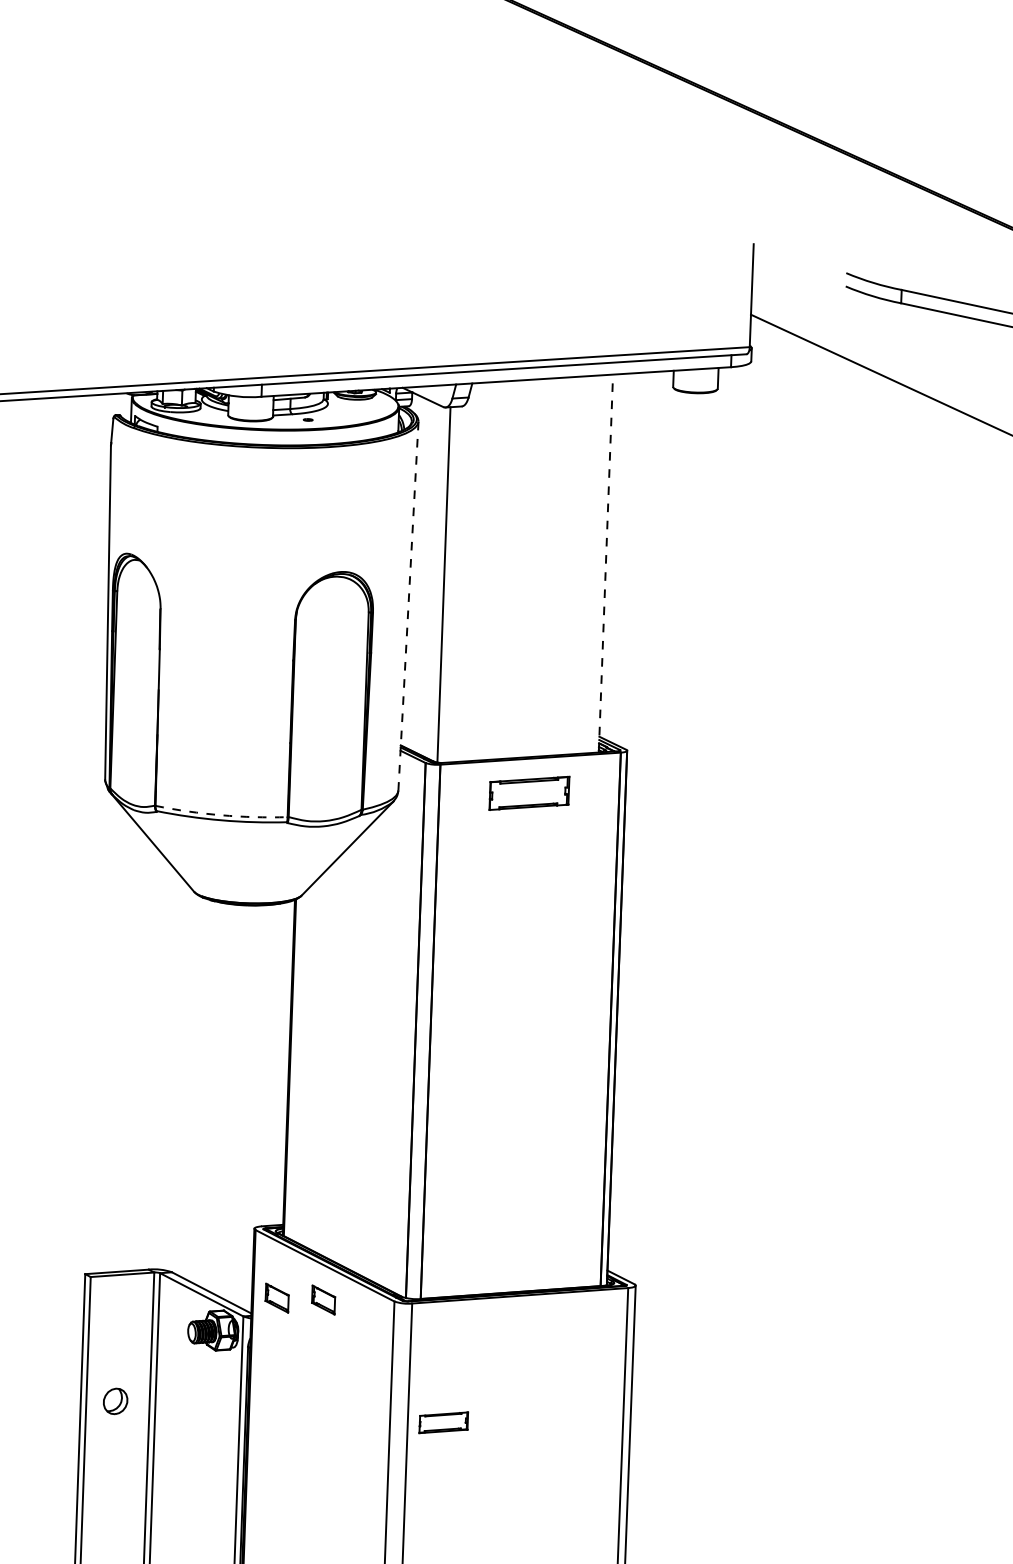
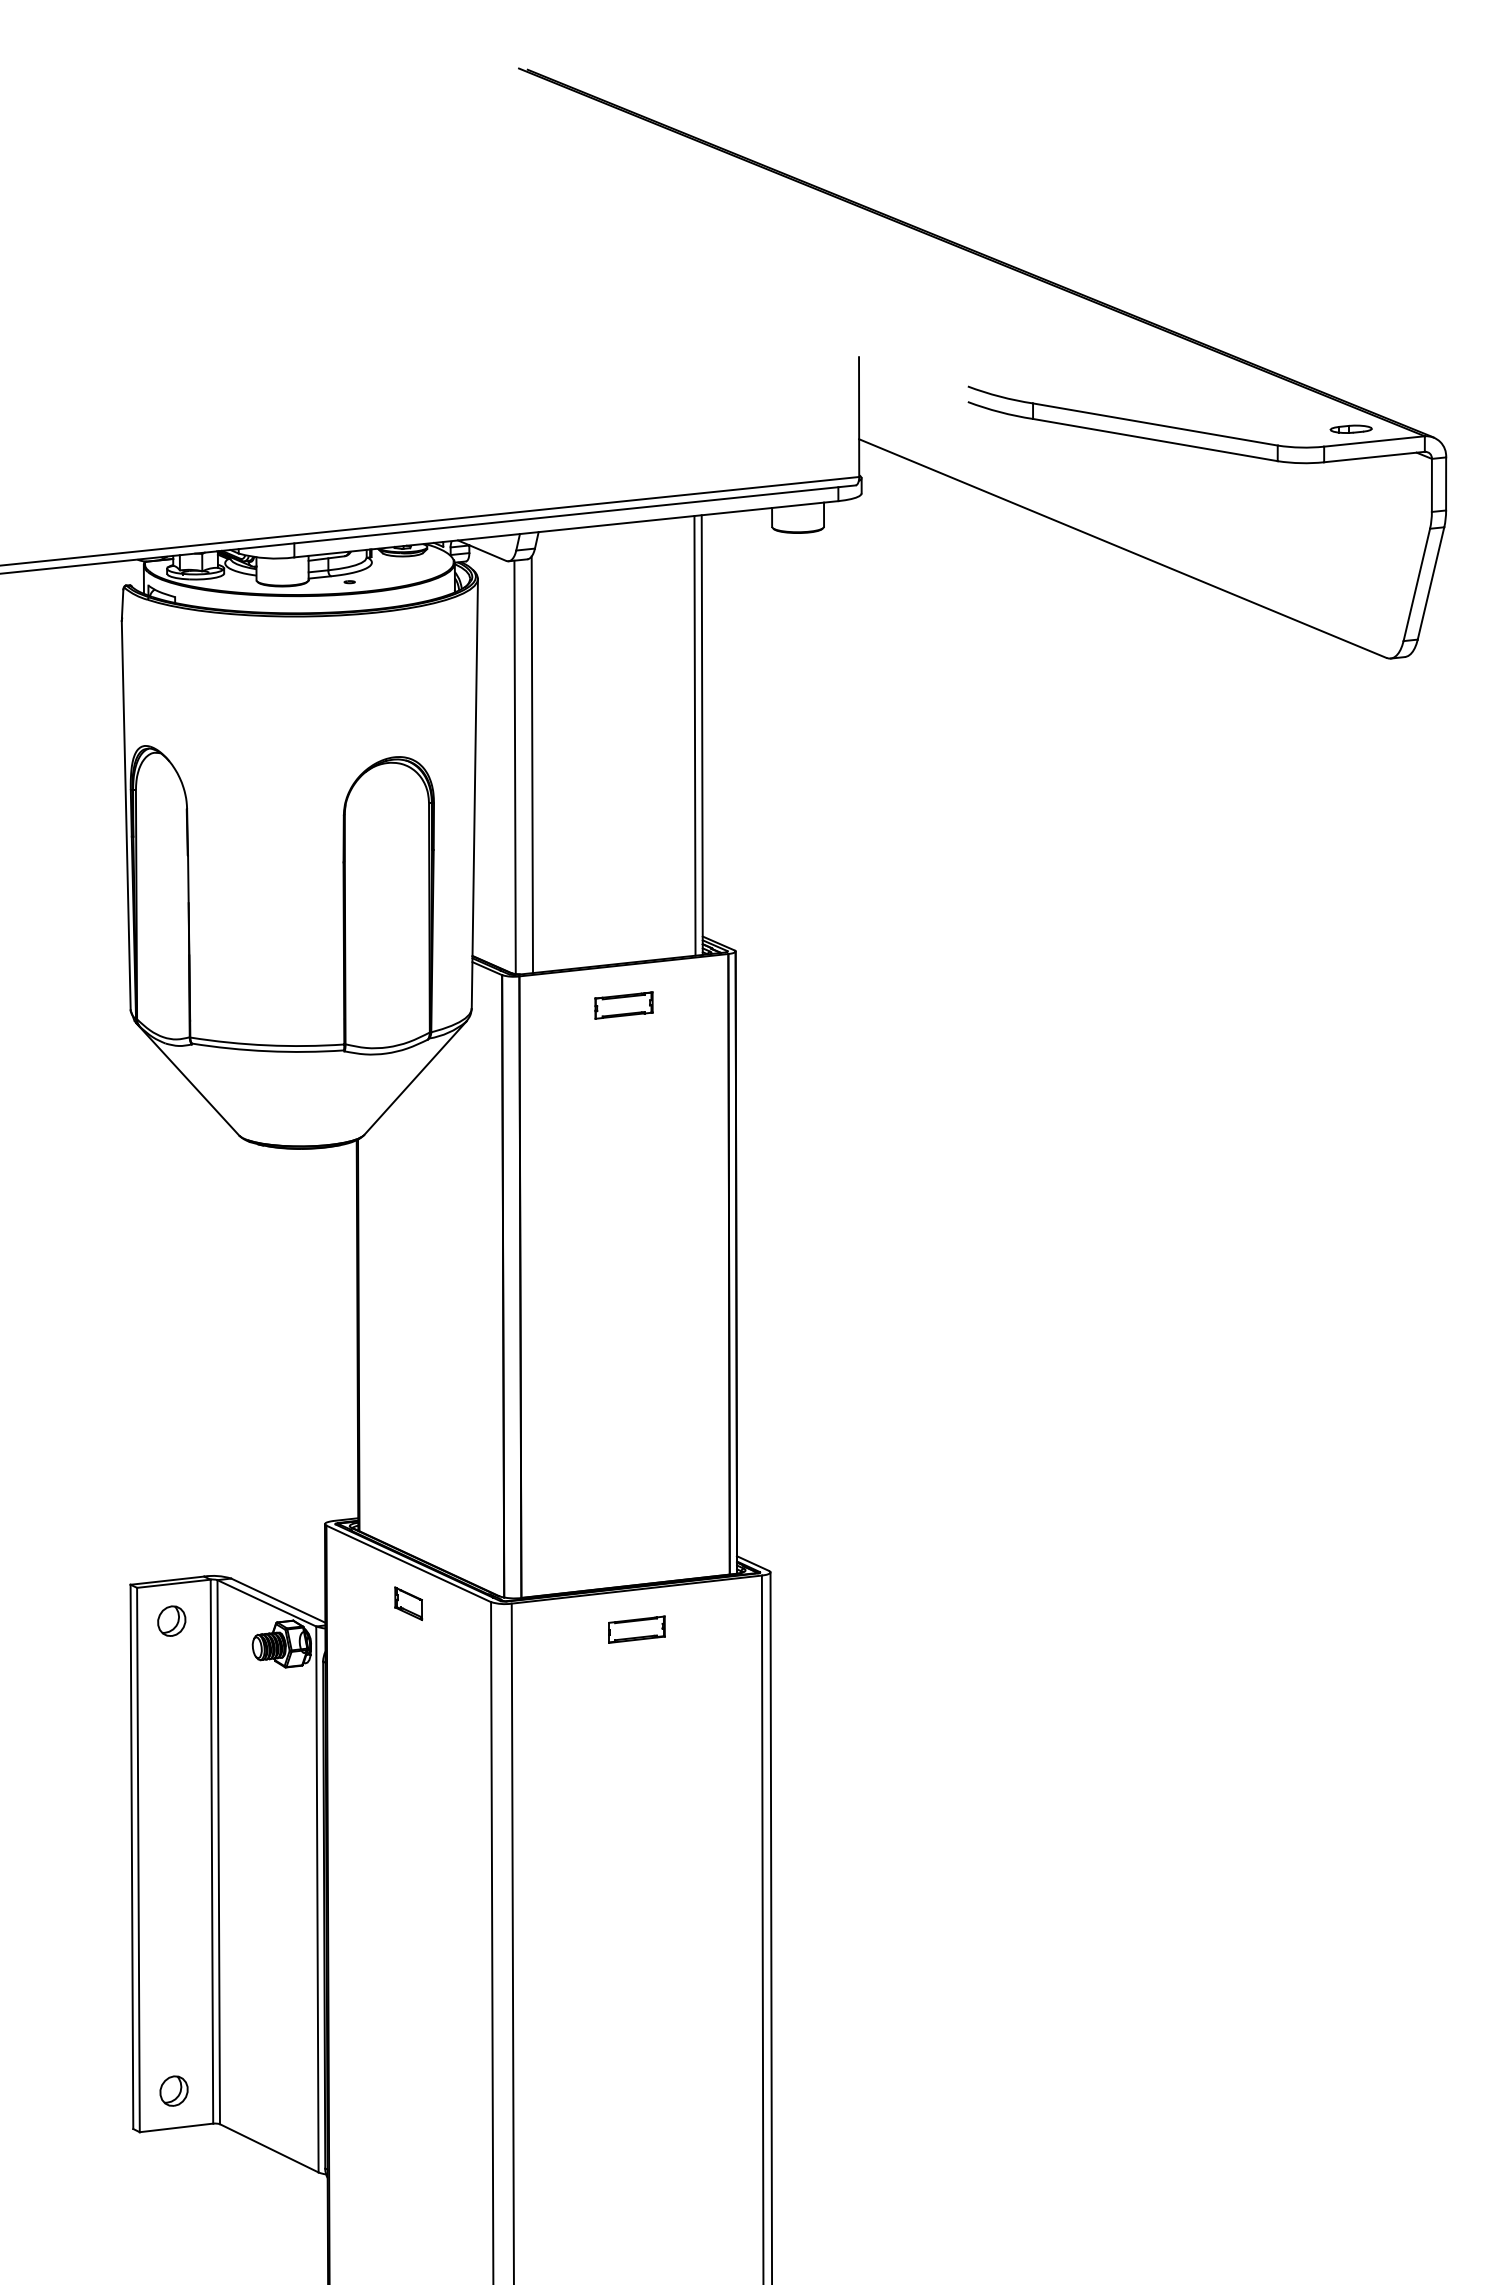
line: (599, 563) -> (694, 735), added
line: (606, 563) -> (702, 735), dashed -> solid
line: (459, 582) -> (532, 764), added
line: (408, 605) -> (474, 793), dashed -> solid
part: (528, 793) -> (623, 1005), size x0.62
arc: (221, 815) -> (267, 1045), dashed -> solid
part: (277, 1297) -> (354, 1603), removed
part: (115, 1400) -> (171, 1620), moved
part: (443, 1422) -> (636, 1629), moved

